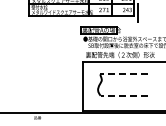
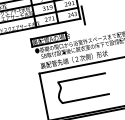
line: (124, 74) -> (81, 77), dashed -> solid
line: (124, 95) -> (85, 98), dashed -> solid

